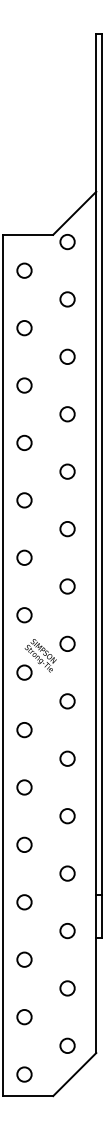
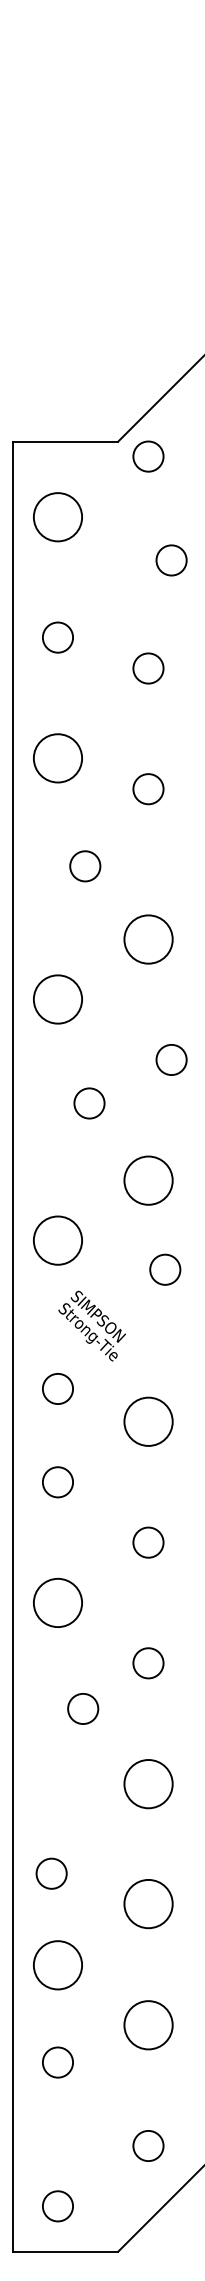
circle: (24, 270) -> (57, 516), size x1.6
circle: (67, 299) -> (171, 560), moved
circle: (67, 356) -> (148, 667), moved
circle: (24, 385) -> (57, 758), size x1.6
circle: (67, 414) -> (148, 789), moved
circle: (24, 442) -> (85, 865), moved
circle: (67, 471) -> (148, 938), size x1.6
circle: (24, 500) -> (57, 999), size x1.6
circle: (67, 529) -> (171, 1060), moved
circle: (24, 557) -> (89, 1102), moved
circle: (67, 586) -> (148, 1180), size x1.6
circle: (24, 615) -> (57, 1241), size x1.6
circle: (67, 643) -> (165, 1268), moved
circle: (24, 672) -> (57, 1388), moved
circle: (67, 701) -> (148, 1422), size x1.6
circle: (24, 787) -> (57, 1603), size x1.6
circle: (24, 844) -> (83, 1708), moved
circle: (67, 873) -> (148, 1783), size x1.6
circle: (24, 902) -> (51, 1874), moved
circle: (67, 931) -> (148, 1905), size x1.6
circle: (24, 959) -> (57, 1964), size x1.6
circle: (67, 988) -> (148, 2025), size x1.6
circle: (24, 1017) -> (57, 2063), moved

